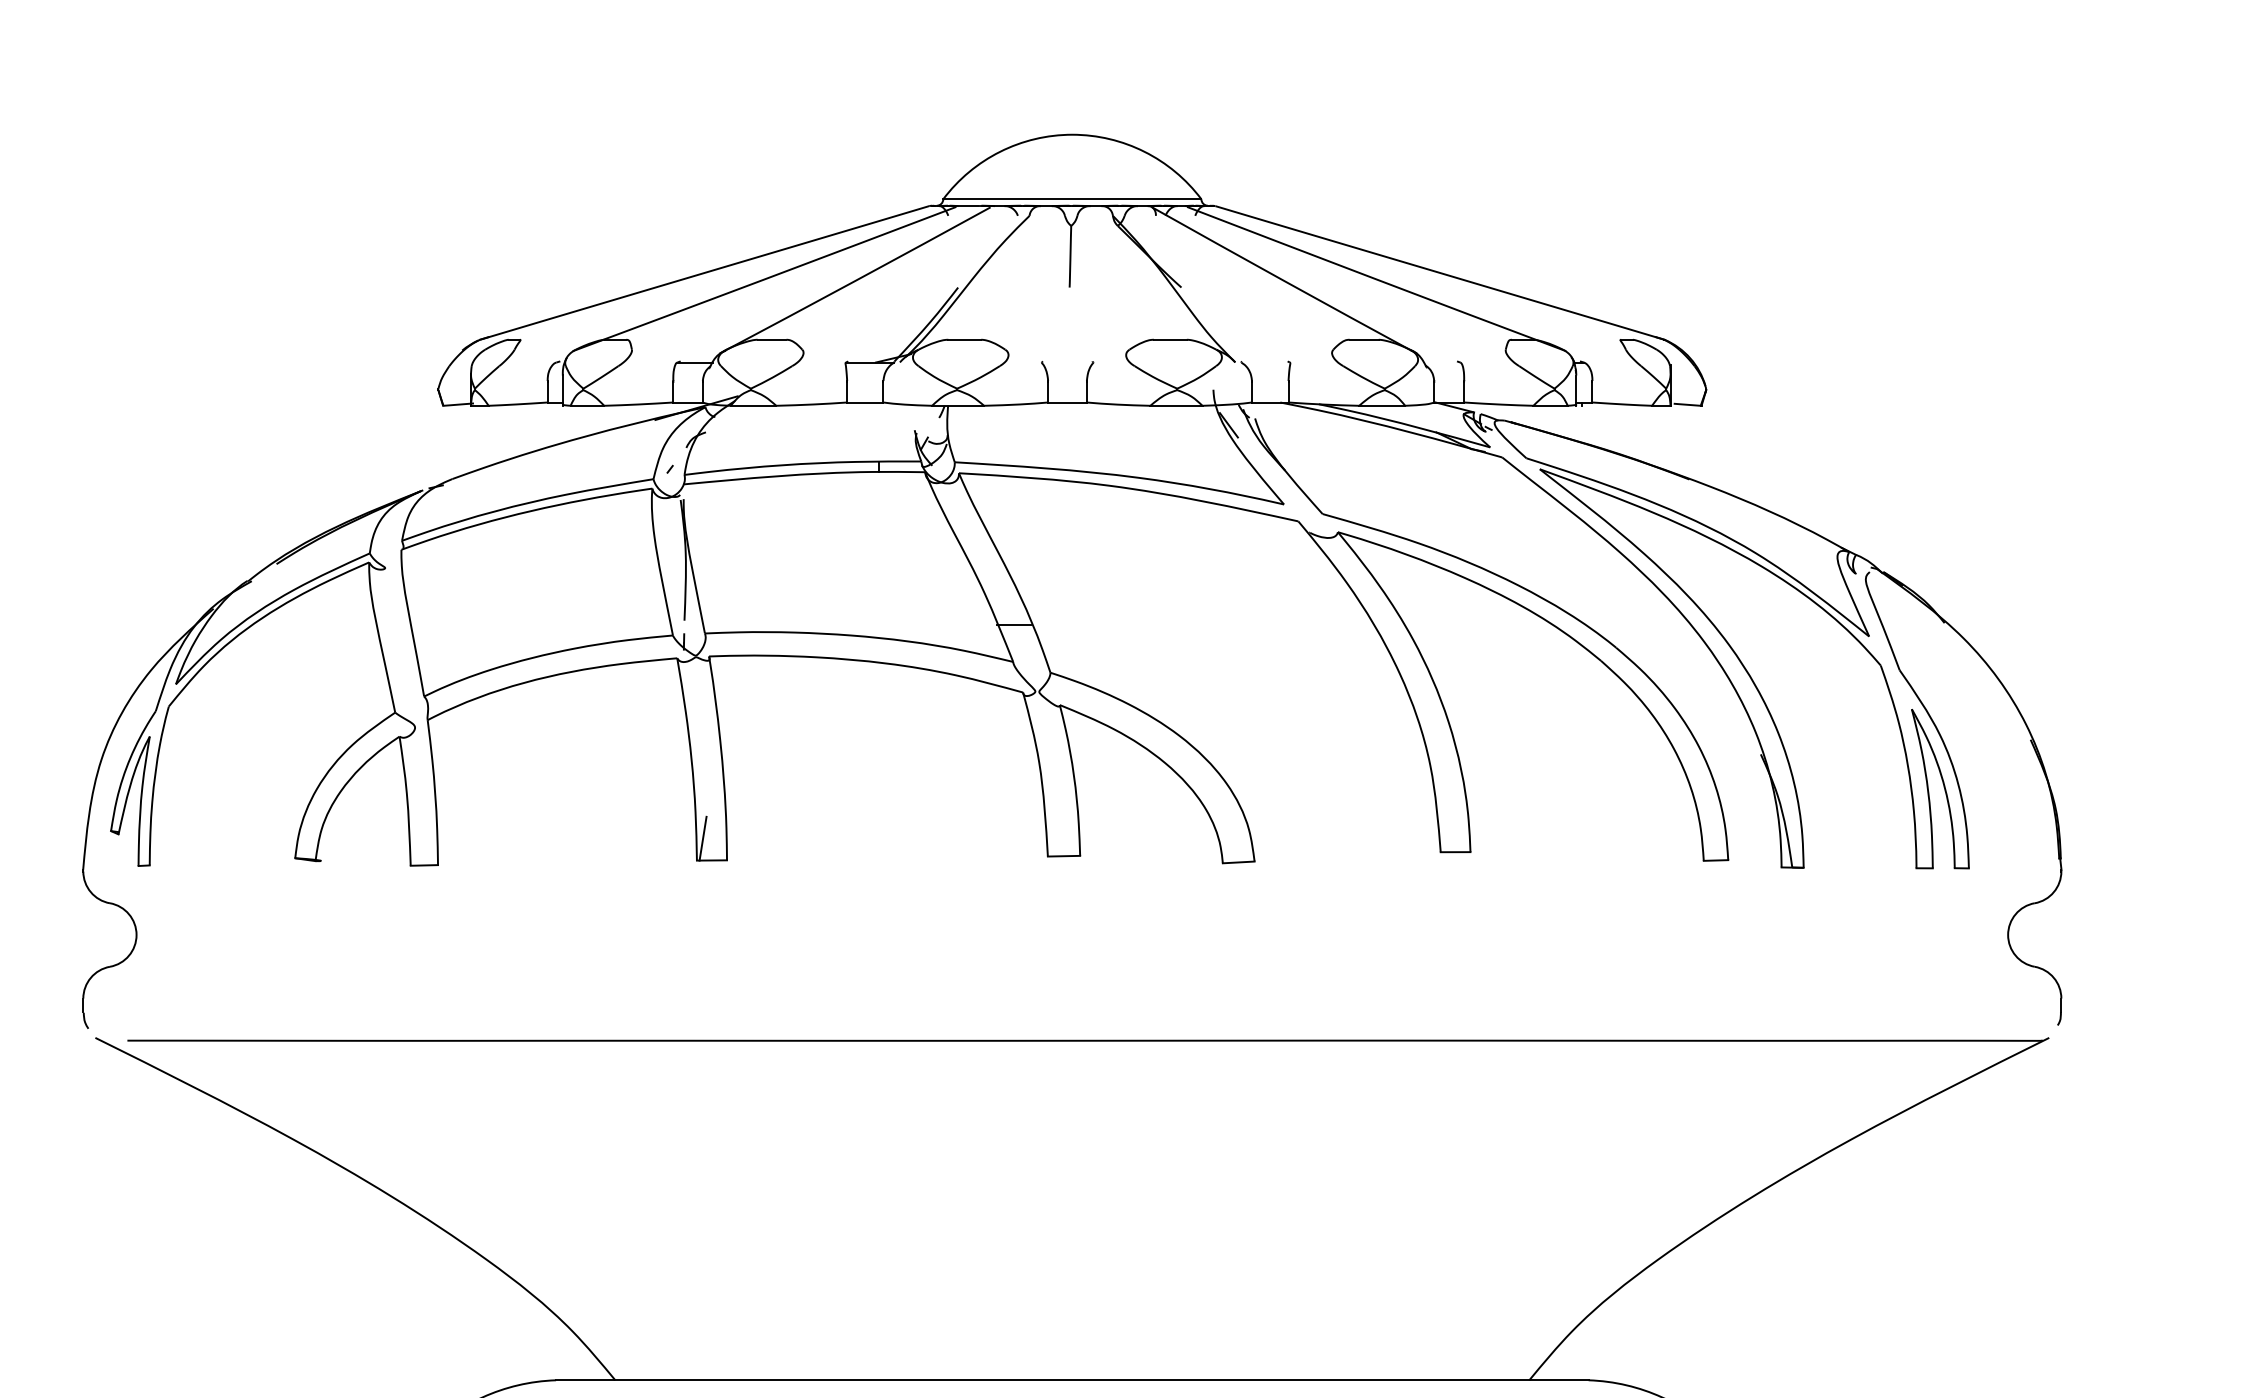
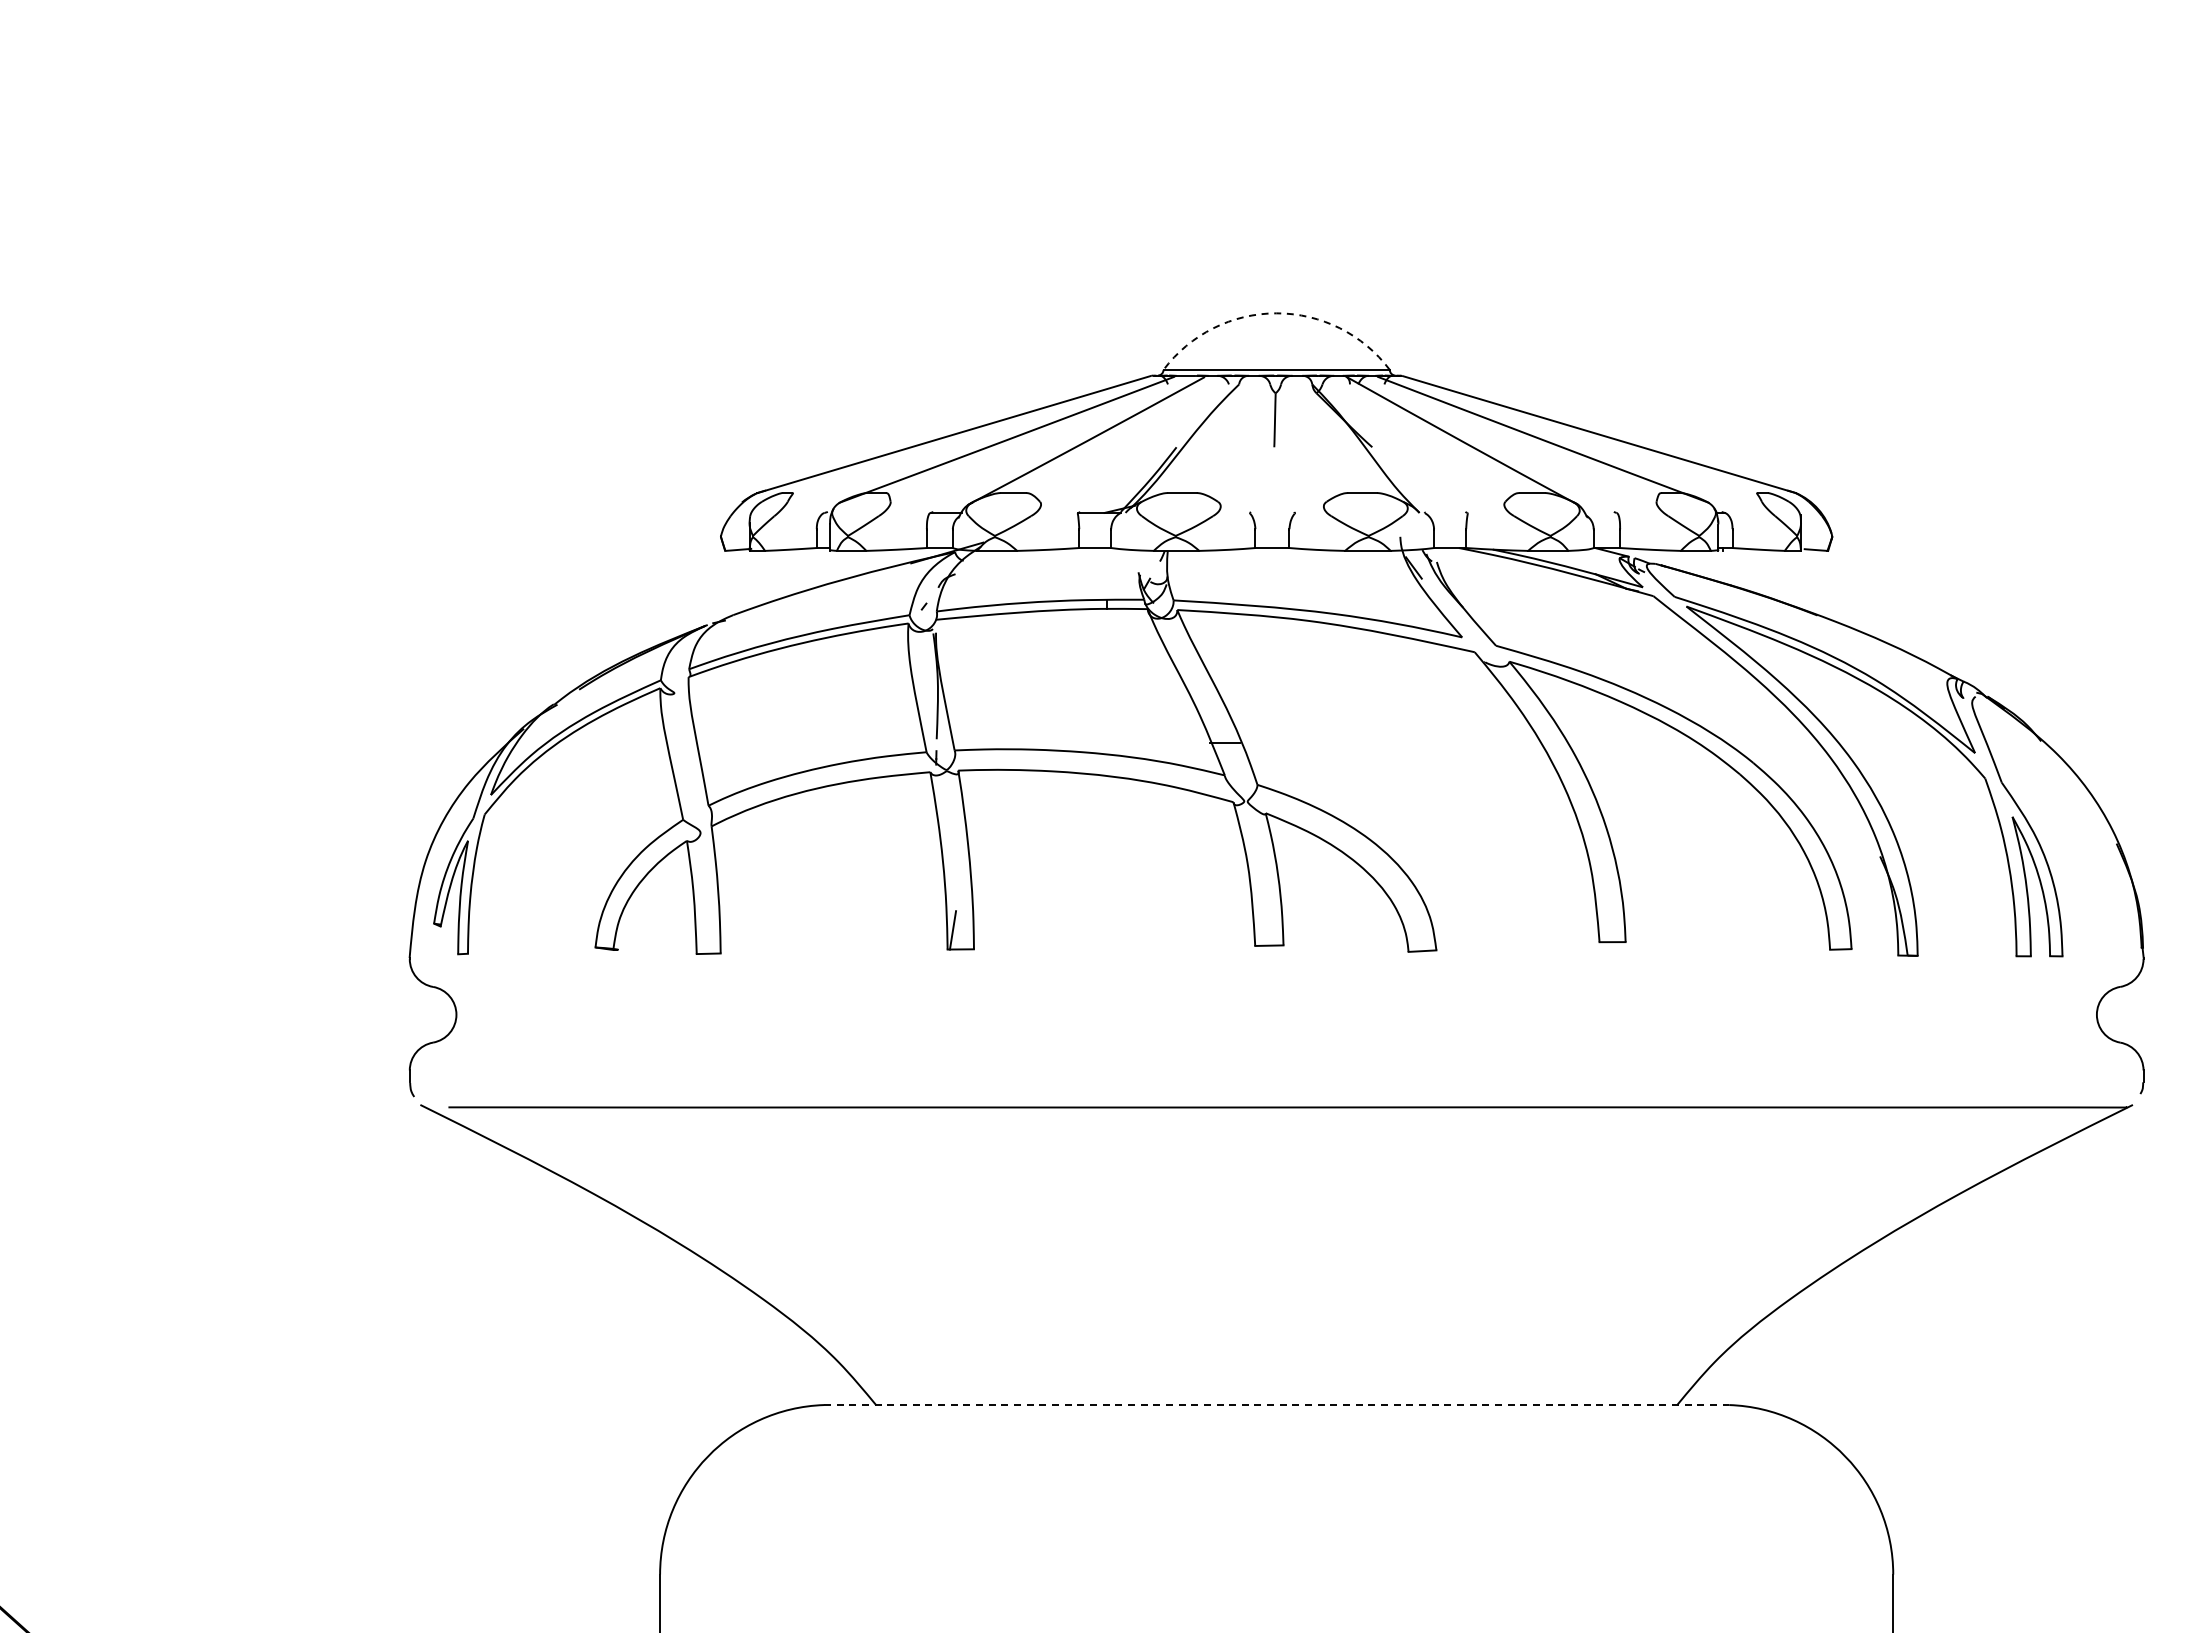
arc: (1072, 134) -> (1276, 313), solid -> dashed
line: (1072, 1380) -> (1276, 1405), solid -> dashed

